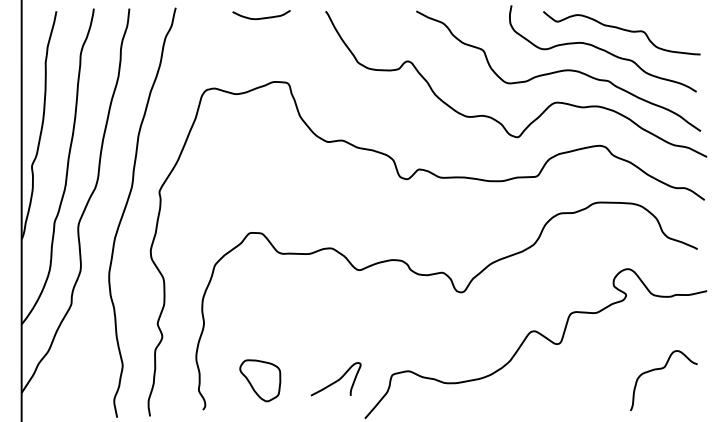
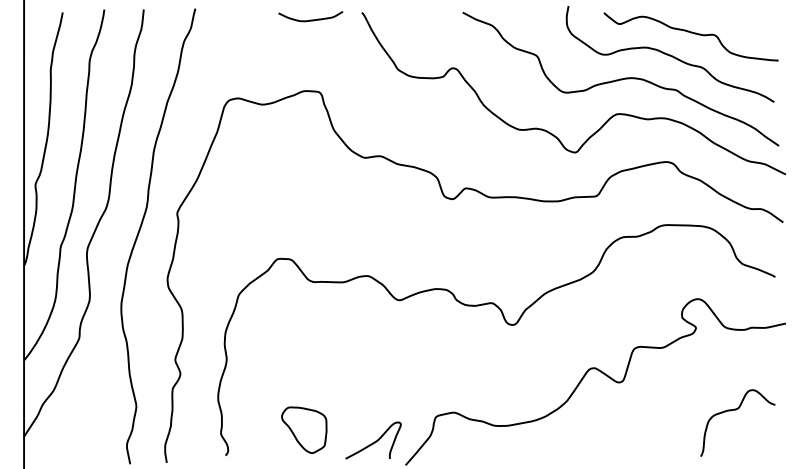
curve: (261, 17) -> (310, 19), moved
part: (260, 380) -> (304, 429), moved
curve: (336, 380) -> (374, 441), moved

